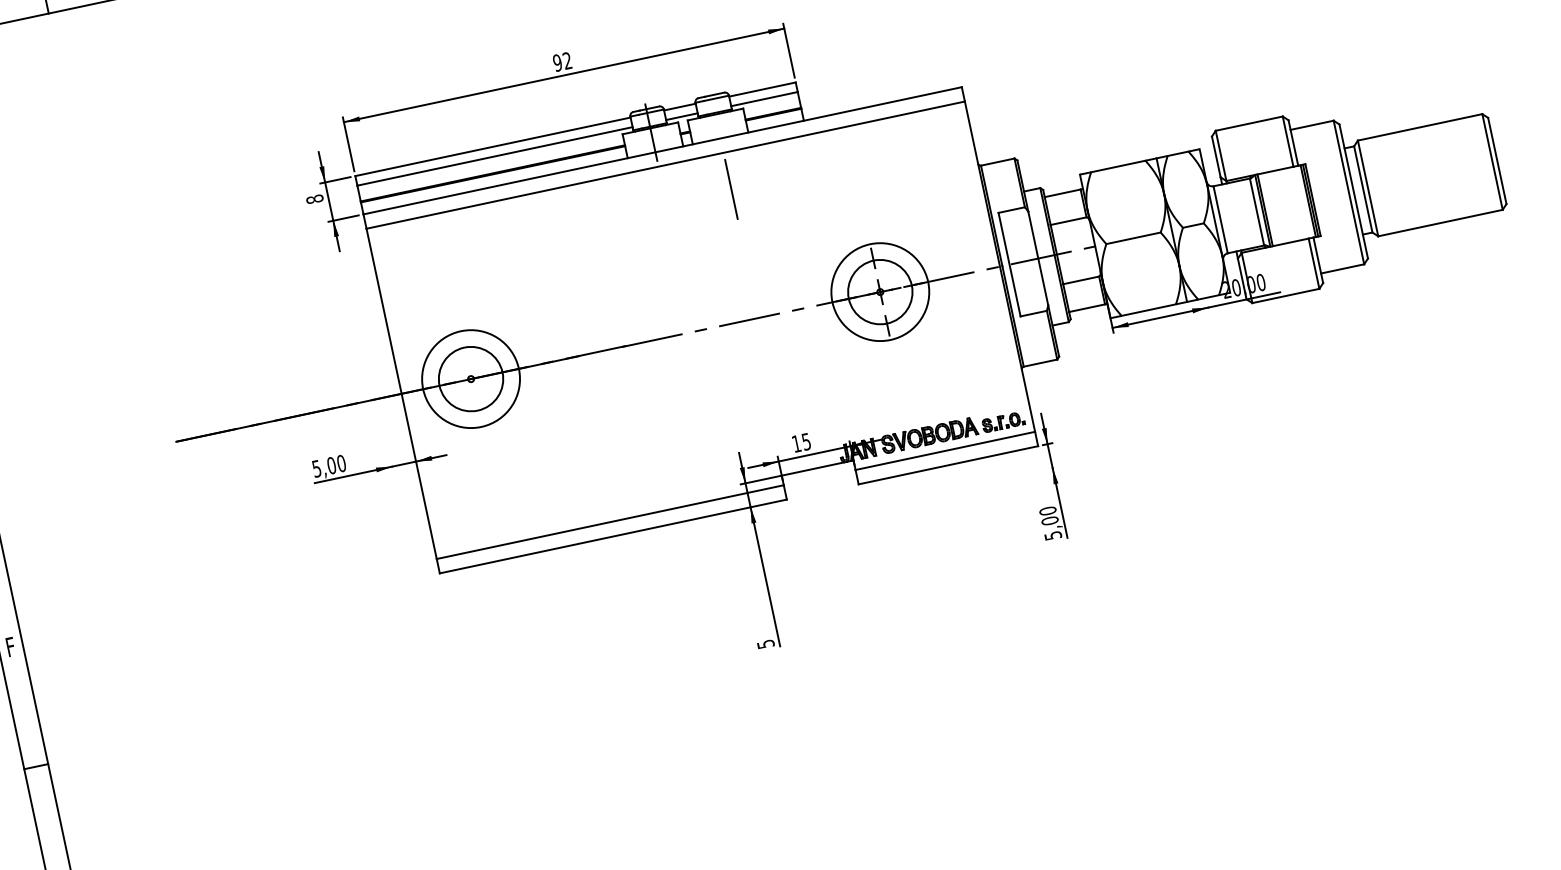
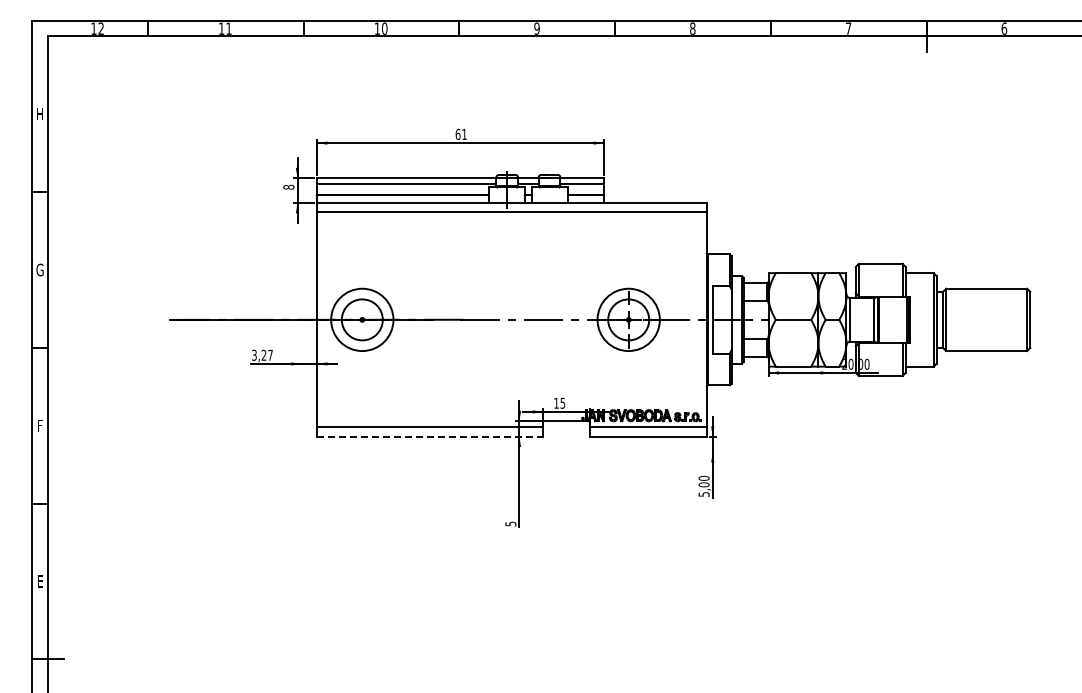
text: (561, 60) -> (460, 133), 92 -> 61
line: (731, 189) -> (549, 236), removed
text: (328, 464) -> (262, 354), 5,00 -> 3,27
line: (613, 536) -> (430, 436), solid -> dashed

